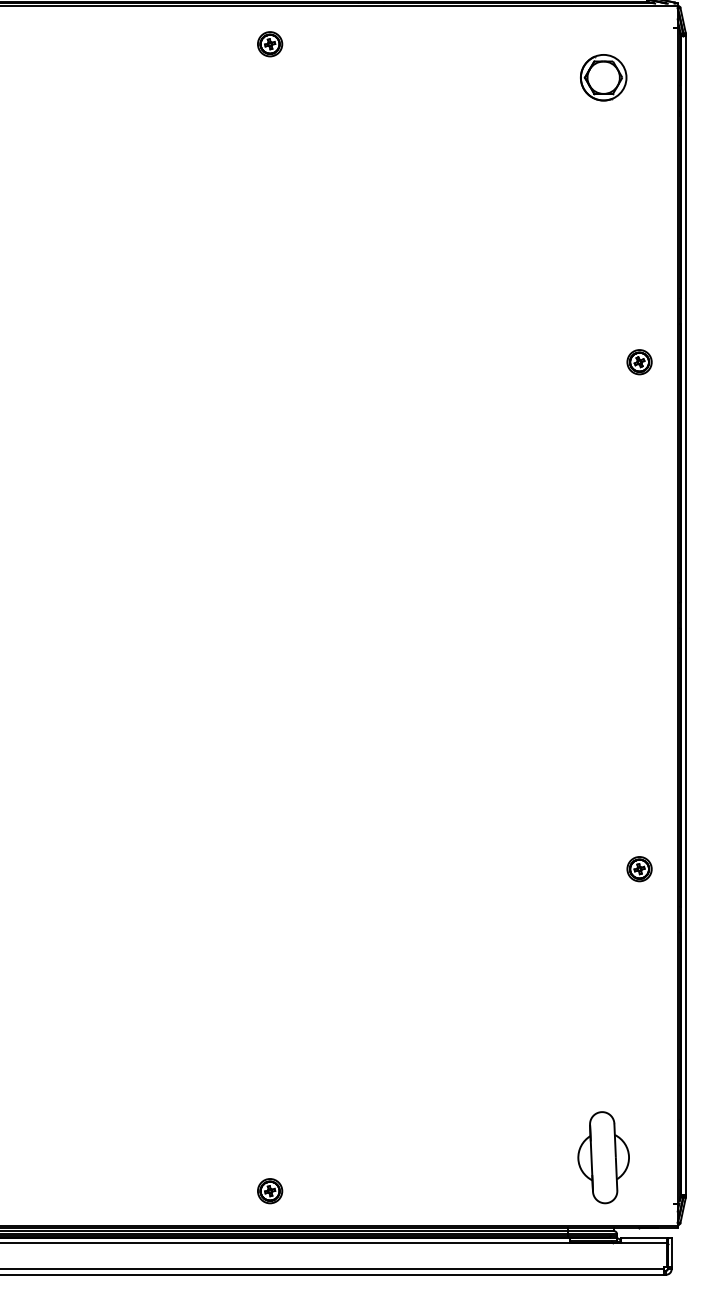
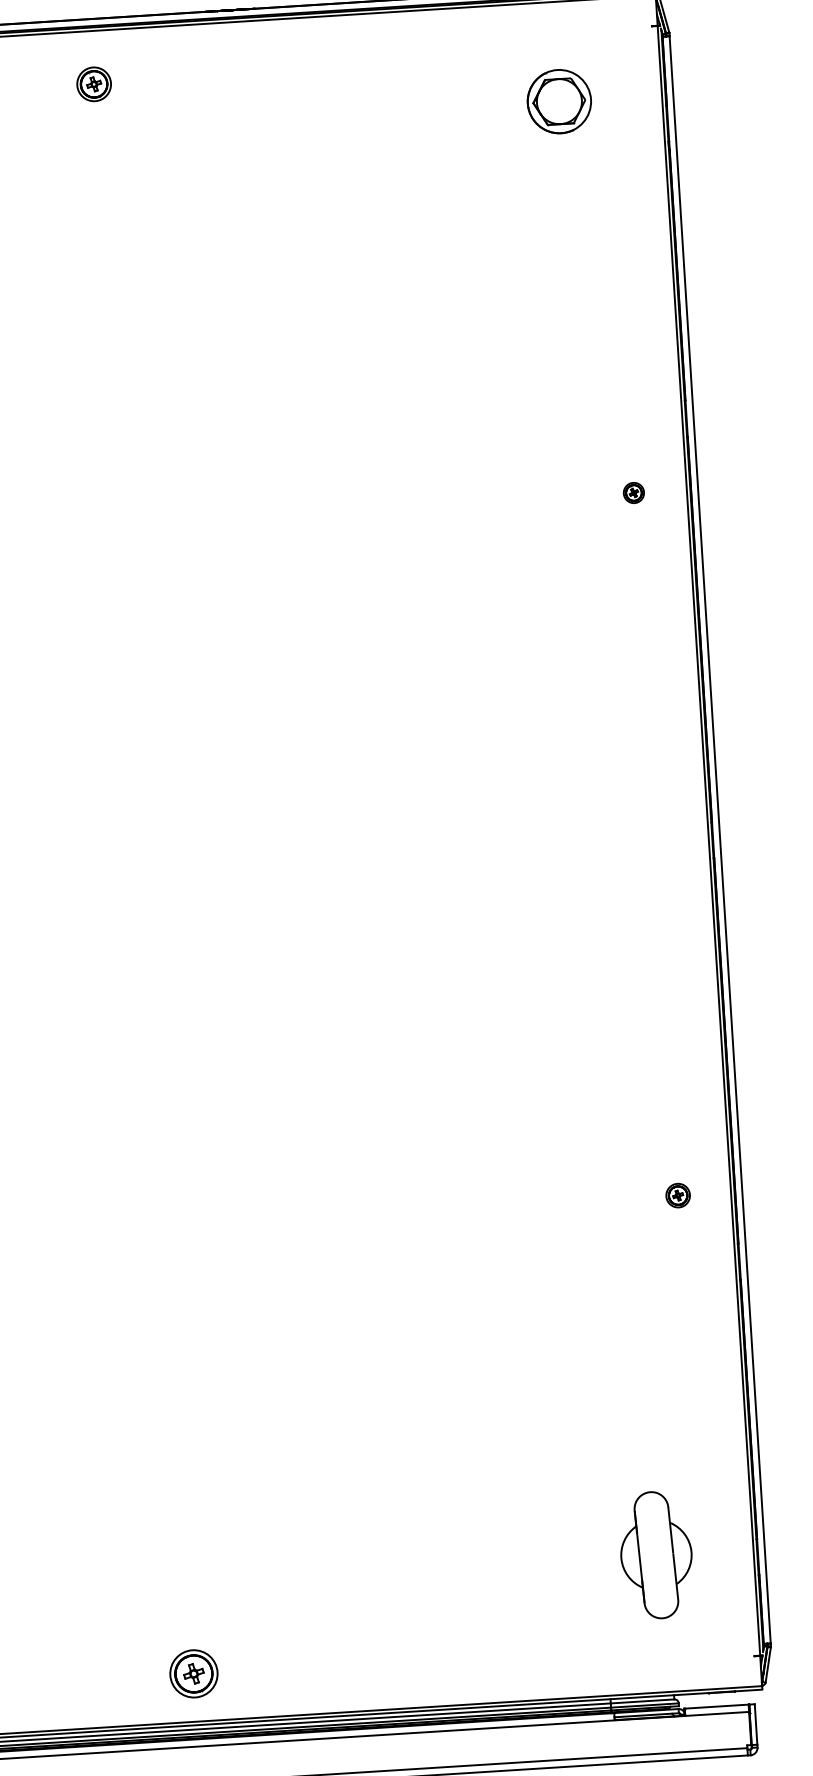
part: (639, 362) -> (633, 493), size x0.6
part: (639, 869) -> (678, 1195), size x0.7
part: (603, 1157) -> (656, 1554), moved
part: (270, 1191) -> (194, 1674), size x1.4

